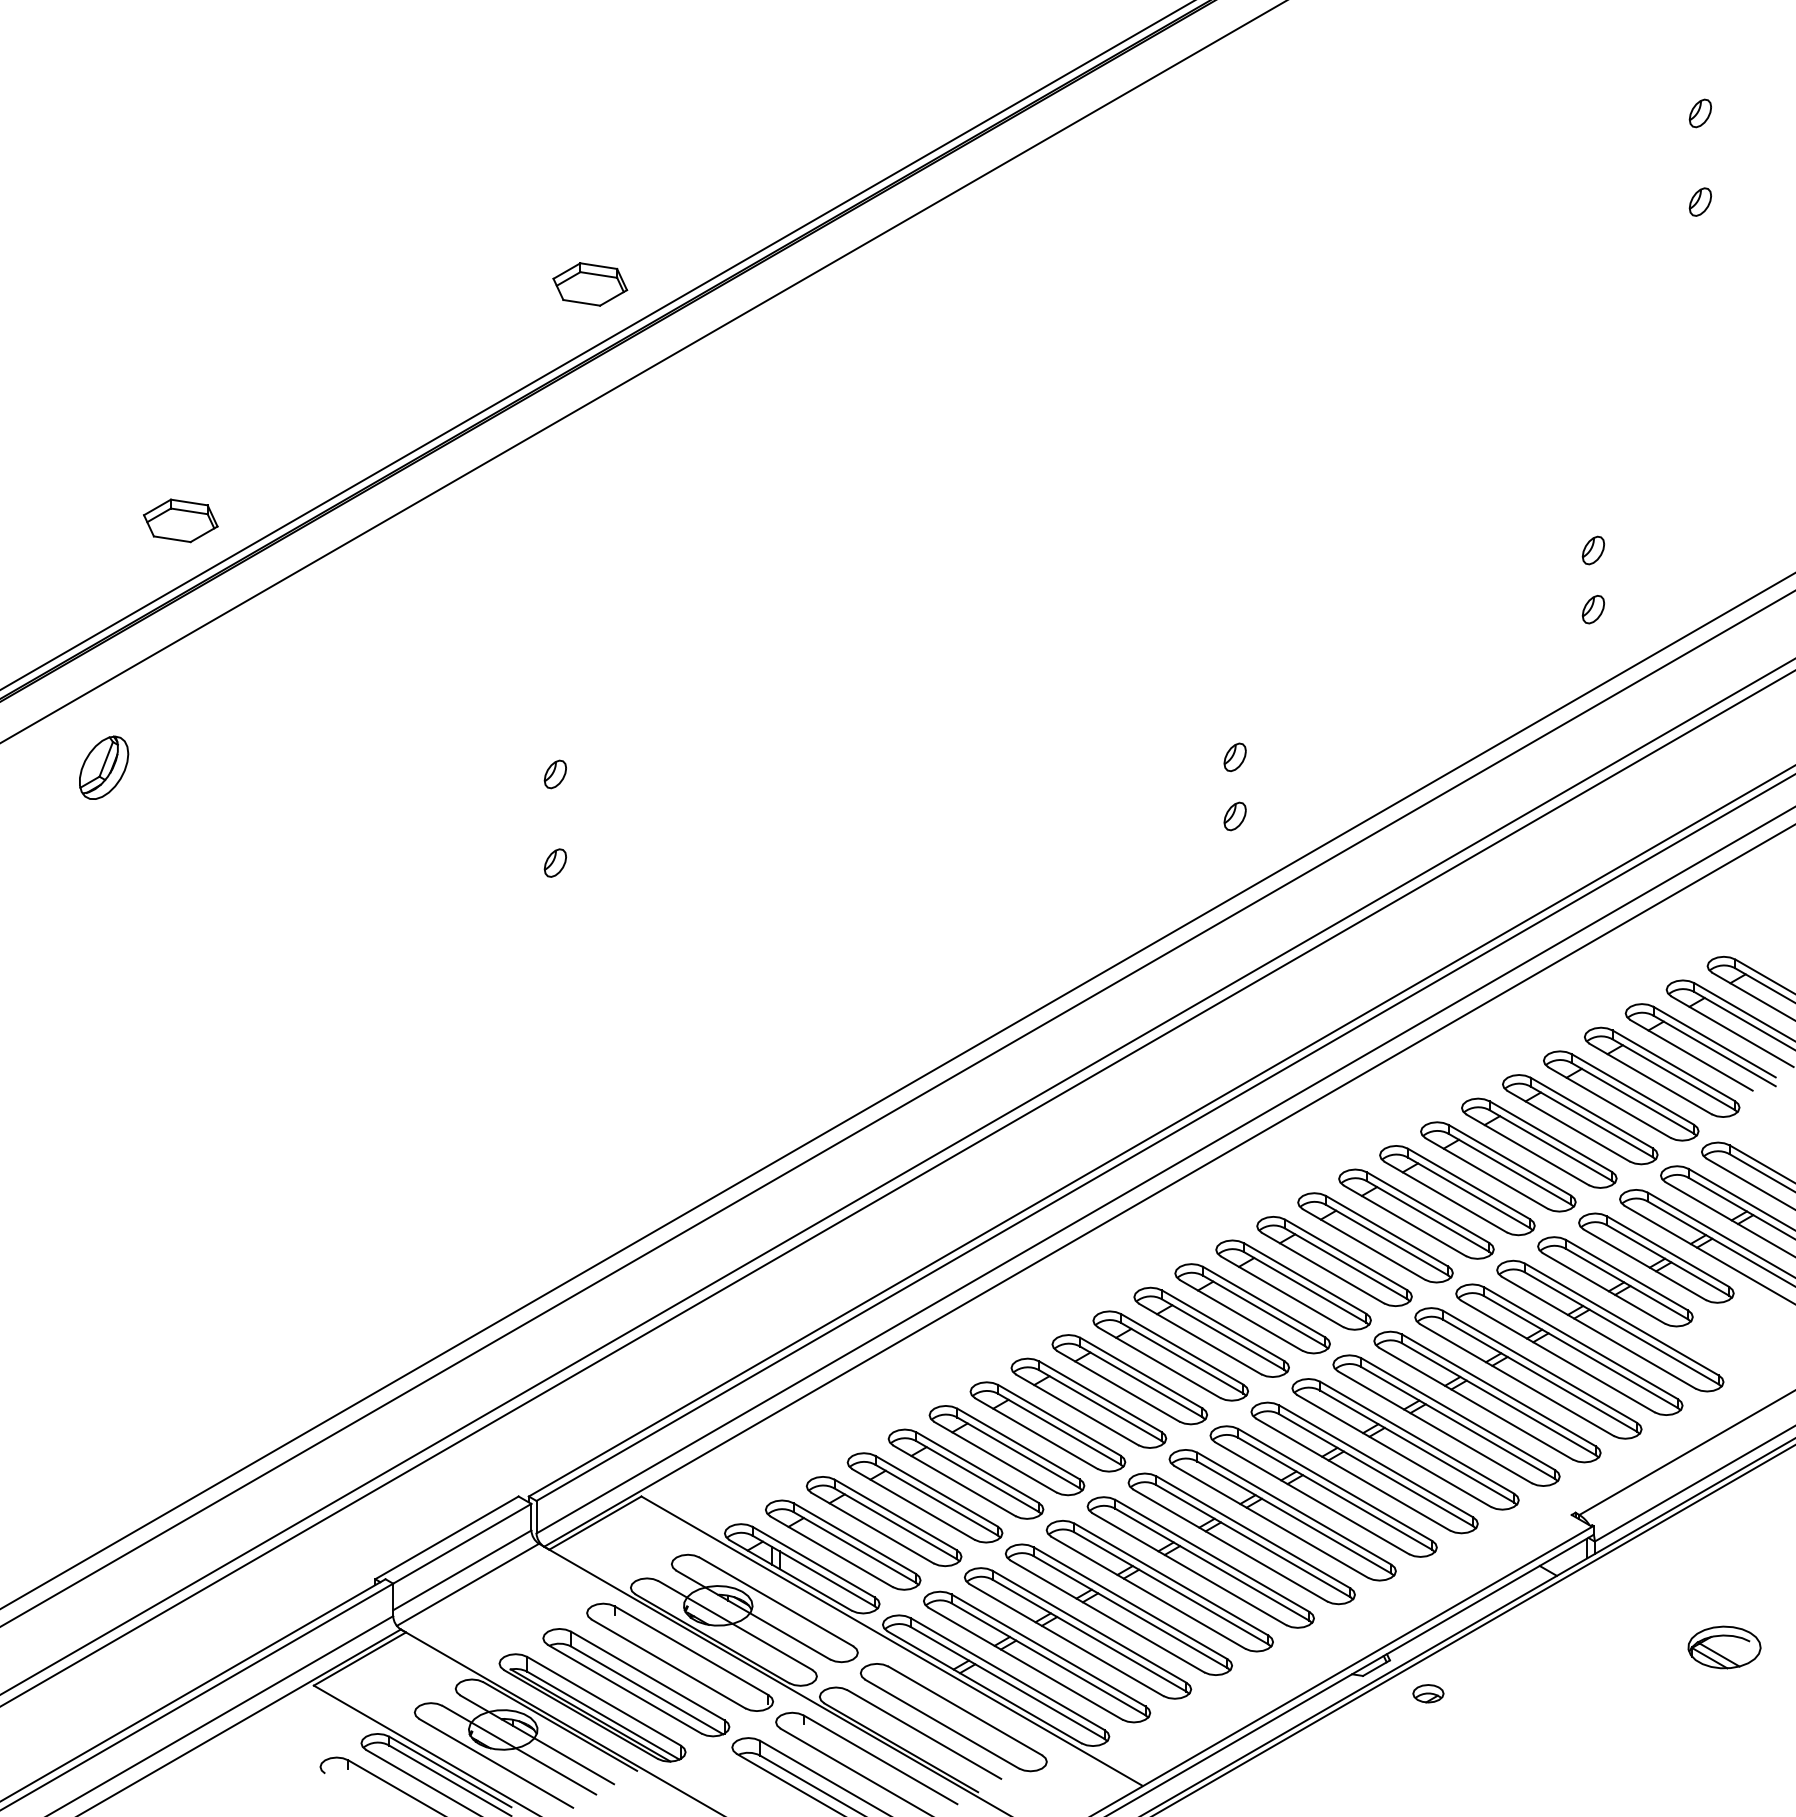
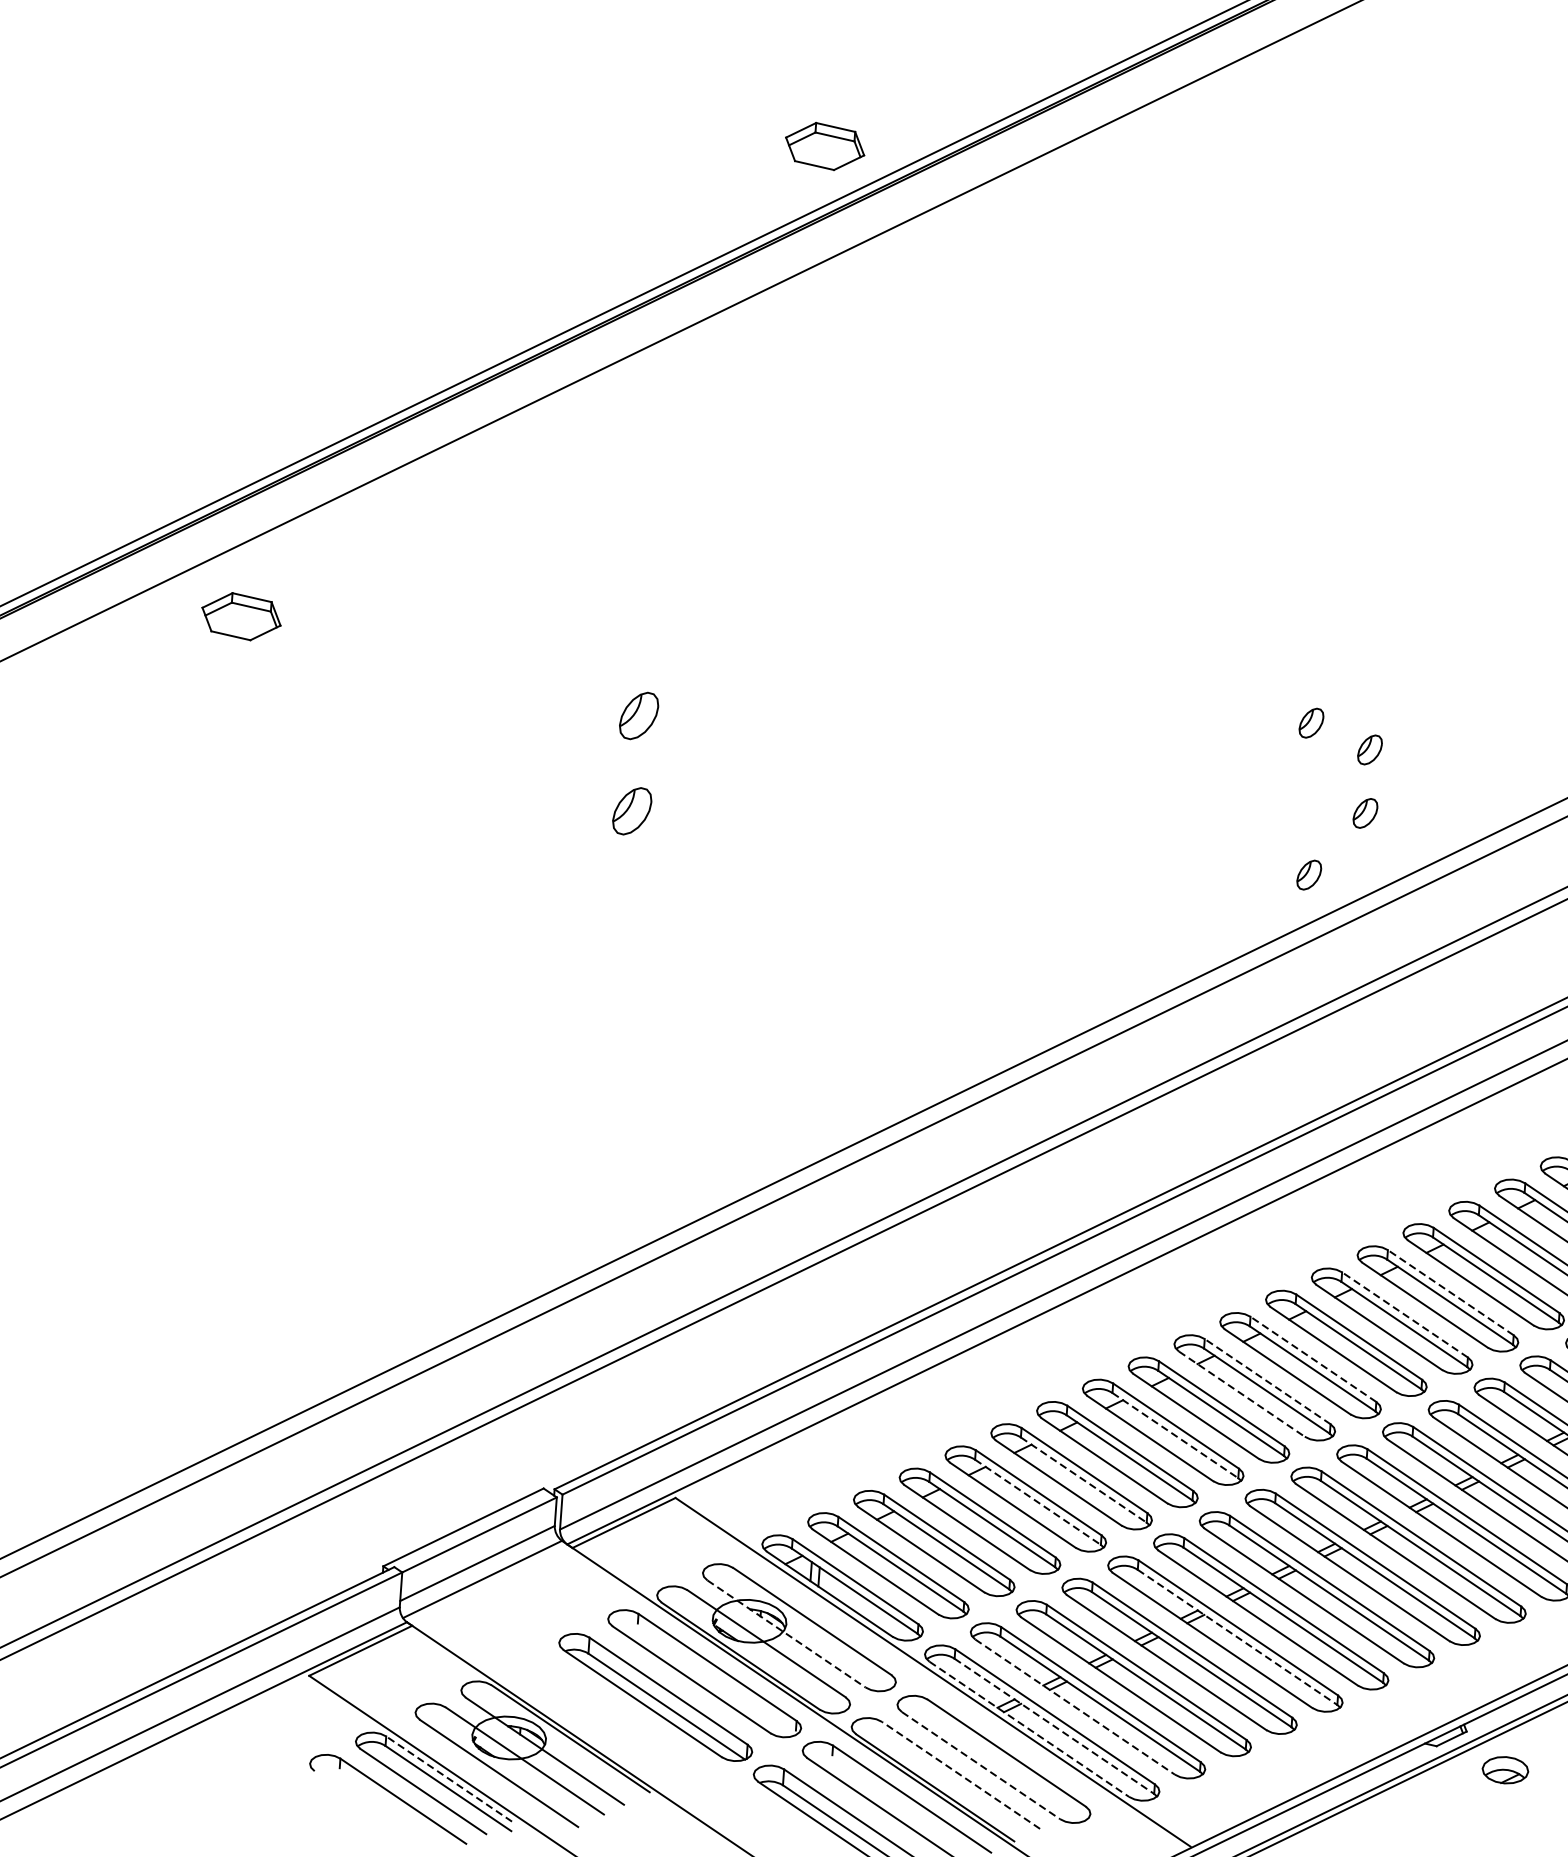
part: (590, 284) -> (825, 146), moved
part: (180, 520) -> (241, 616), moved
part: (1178, 736) -> (1310, 723), added
part: (104, 767) -> (155, 673), removed
part: (554, 774) -> (637, 715), size x1.6
part: (554, 862) -> (630, 810), size x1.6
part: (1186, 876) -> (1308, 874), added
line: (1346, 1254) -> (1451, 1292), solid -> dashed
line: (1305, 1278) -> (1405, 1314), solid -> dashed
line: (1223, 1325) -> (1313, 1359), solid -> dashed
line: (1182, 1349) -> (1267, 1381), solid -> dashed
line: (1159, 1362) -> (1242, 1393), solid -> dashed
line: (1100, 1405) -> (1175, 1435), solid -> dashed
line: (1018, 1452) -> (1083, 1479), solid -> dashed
line: (977, 1476) -> (1037, 1502), solid -> dashed
line: (1171, 1588) -> (1237, 1637), solid -> dashed
line: (753, 1615) -> (786, 1634), solid -> dashed
line: (1025, 1663) -> (1075, 1706), solid -> dashed
line: (1007, 1682) -> (1054, 1725), solid -> dashed
line: (984, 1687) -> (1029, 1729), solid -> dashed
part: (1428, 1693) -> (1505, 1770), size x1.4
part: (592, 1707) -> (606, 1720), removed
line: (942, 1724) -> (981, 1765), solid -> dashed
line: (924, 1734) -> (961, 1775), solid -> dashed
line: (450, 1771) -> (449, 1778), solid -> dashed

